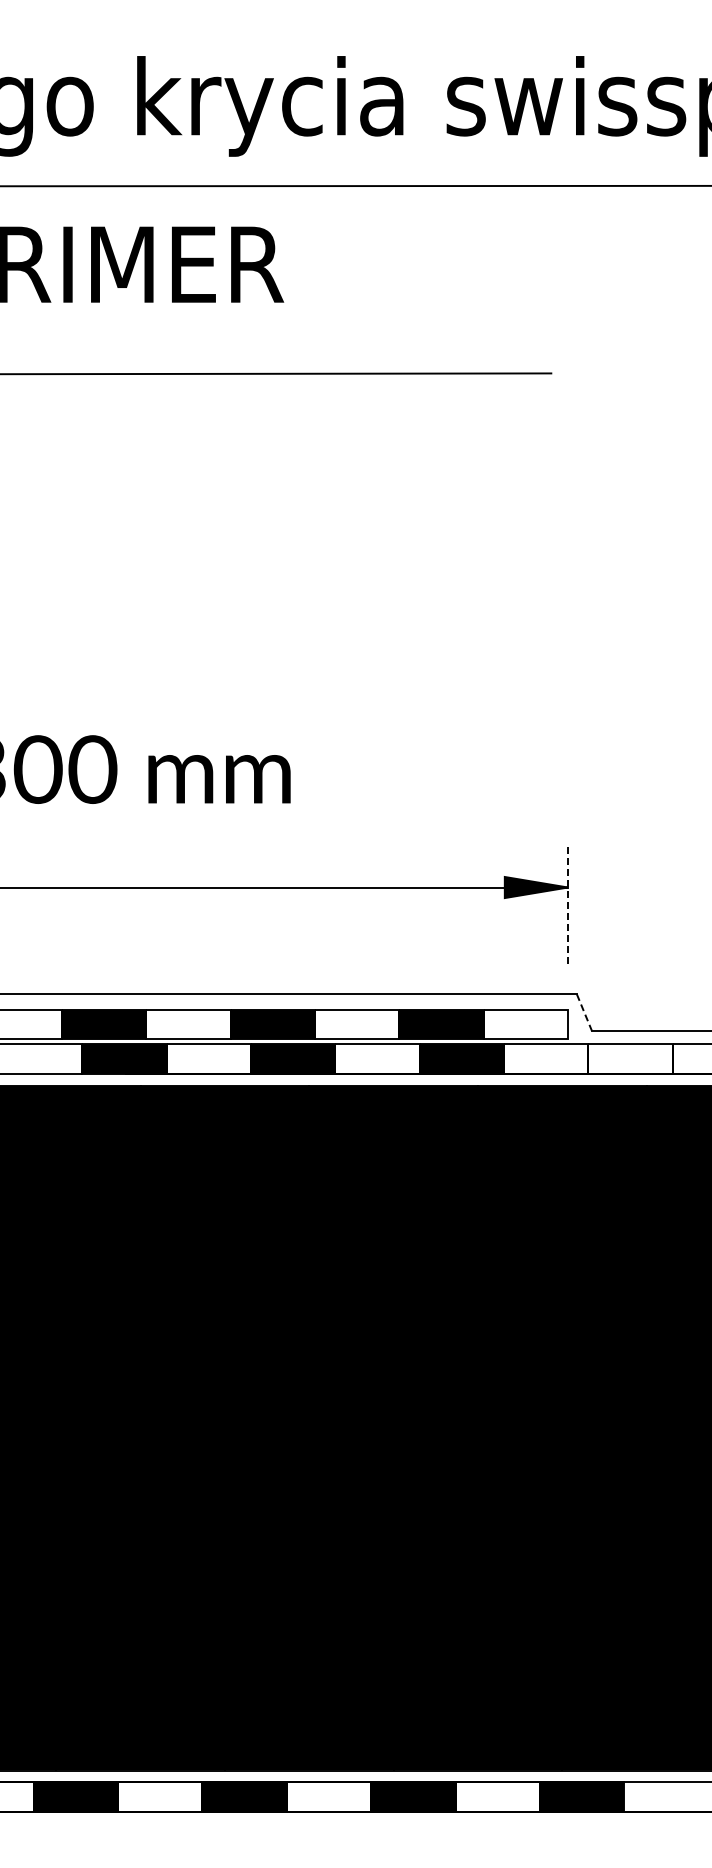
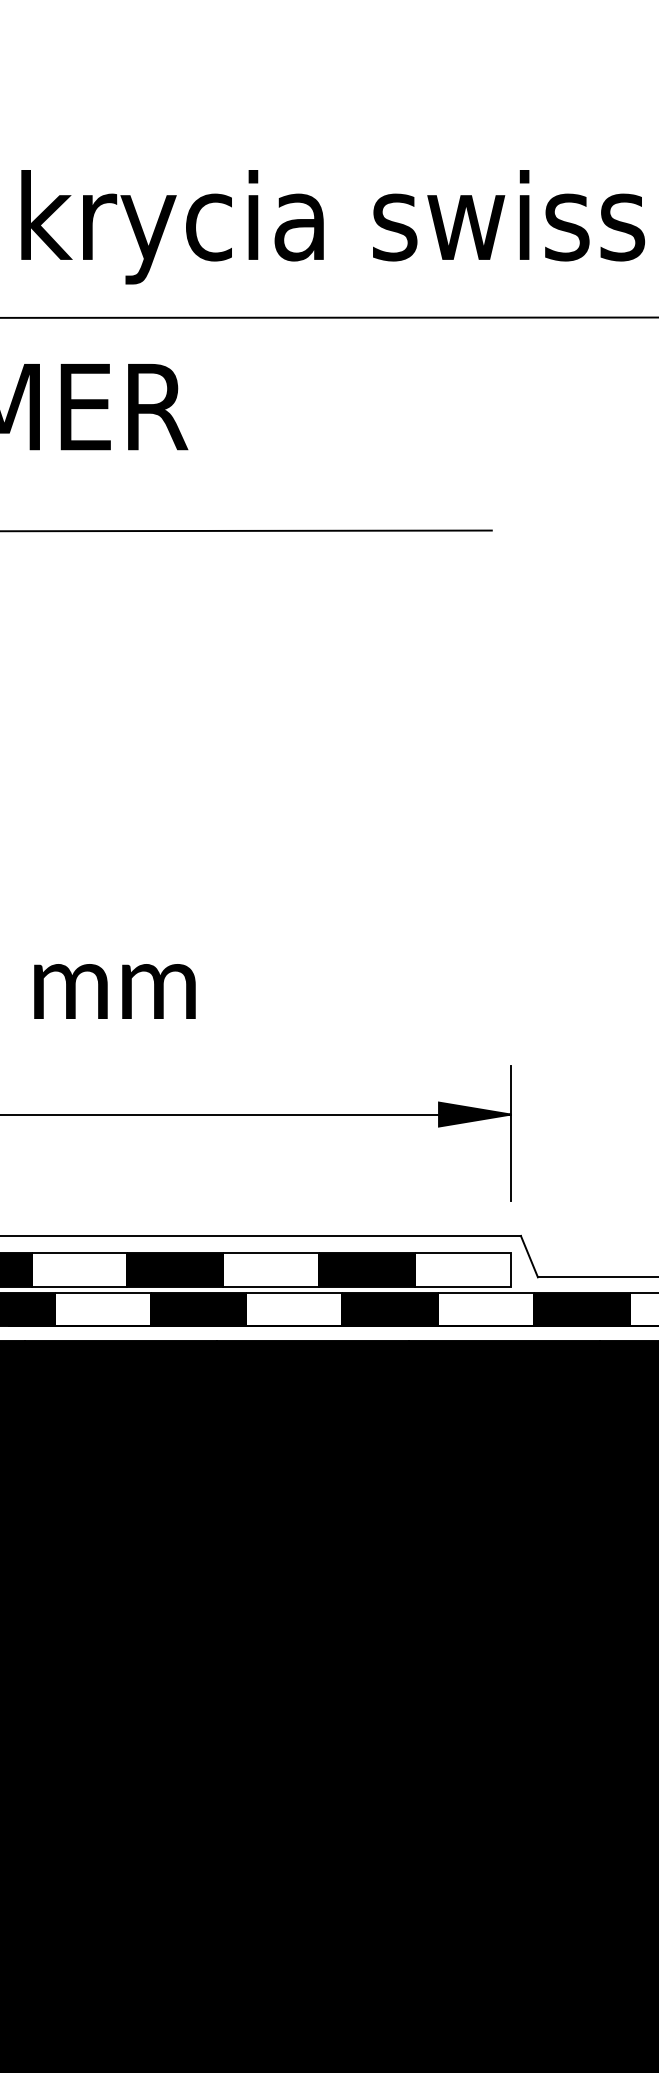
line: (568, 904) -> (511, 1133), dashed -> solid
line: (584, 1012) -> (529, 1256), dashed -> solid
fill: (630, 1058) -> (581, 1308), added

